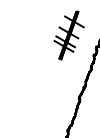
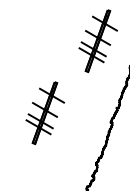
part: (27, 91) -> (44, 113), added

